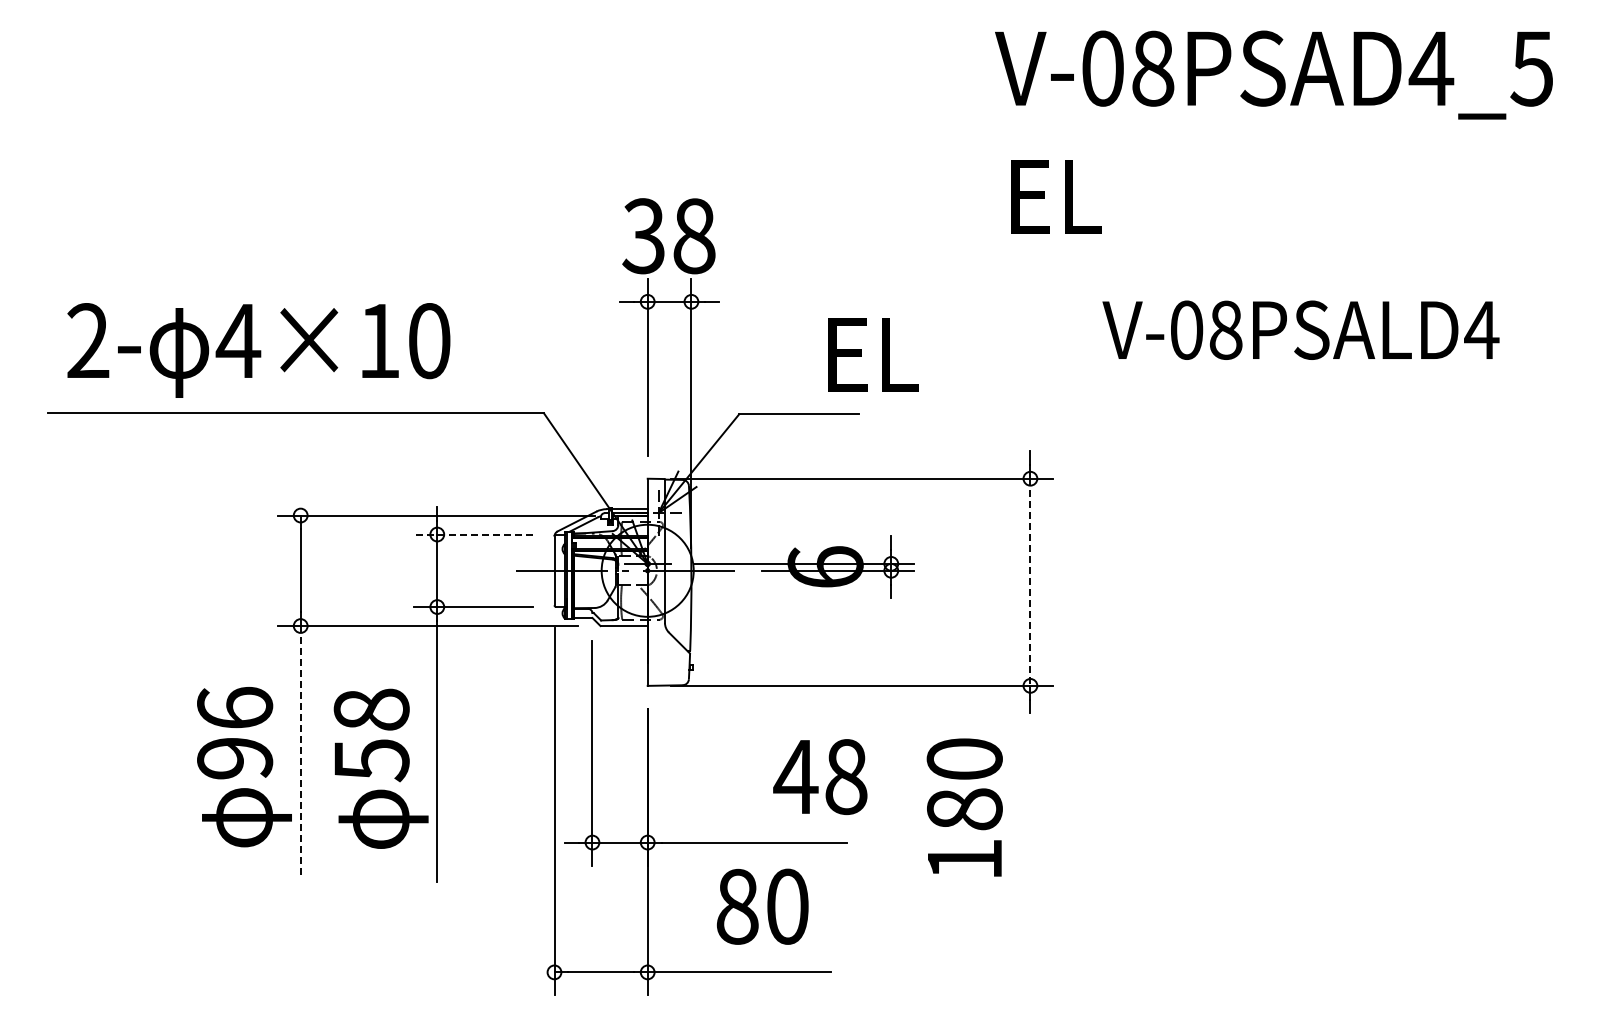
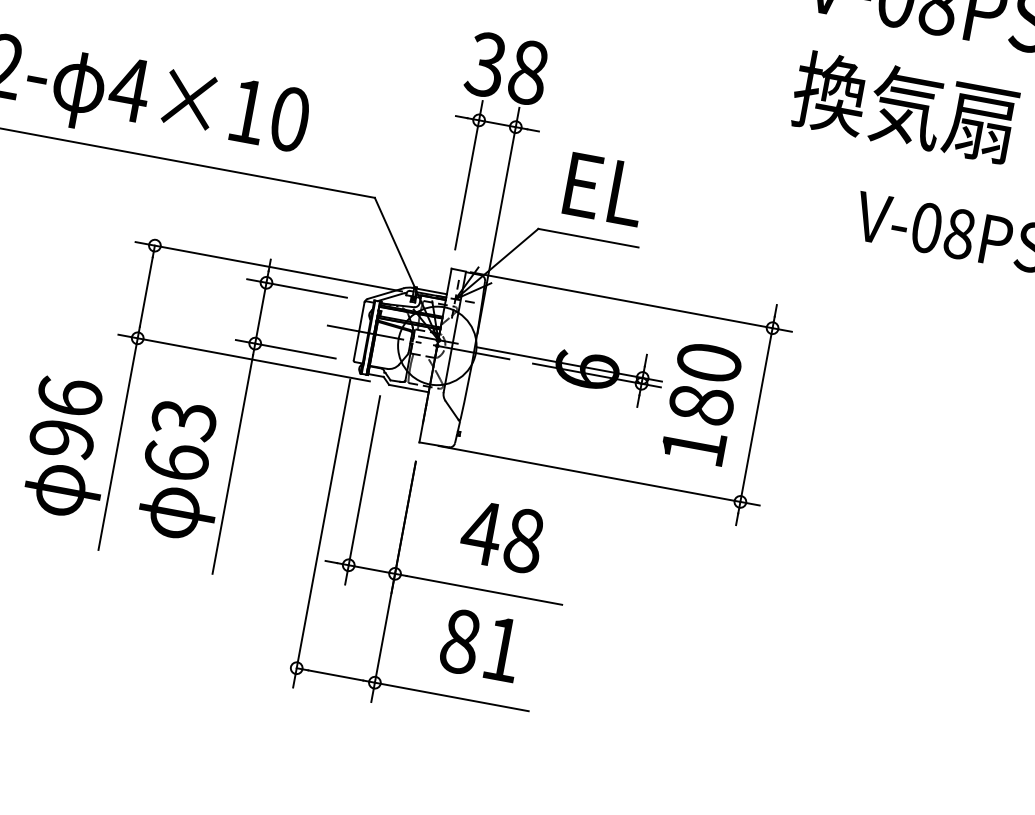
text: (1135, 195) -> (904, 107), EL -> 換気扇
text: (873, 354) -> (604, 189), moved
line: (473, 534) -> (296, 288), dashed -> solid
line: (1030, 582) -> (756, 415), dashed -> solid
text: (371, 735) -> (180, 441), 58 -> 63
line: (300, 752) -> (117, 444), dashed -> solid
text: (820, 776) -> (502, 536), moved
text: (964, 807) -> (701, 403), moved
text: (787, 906) -> (502, 649), 80 -> 81

